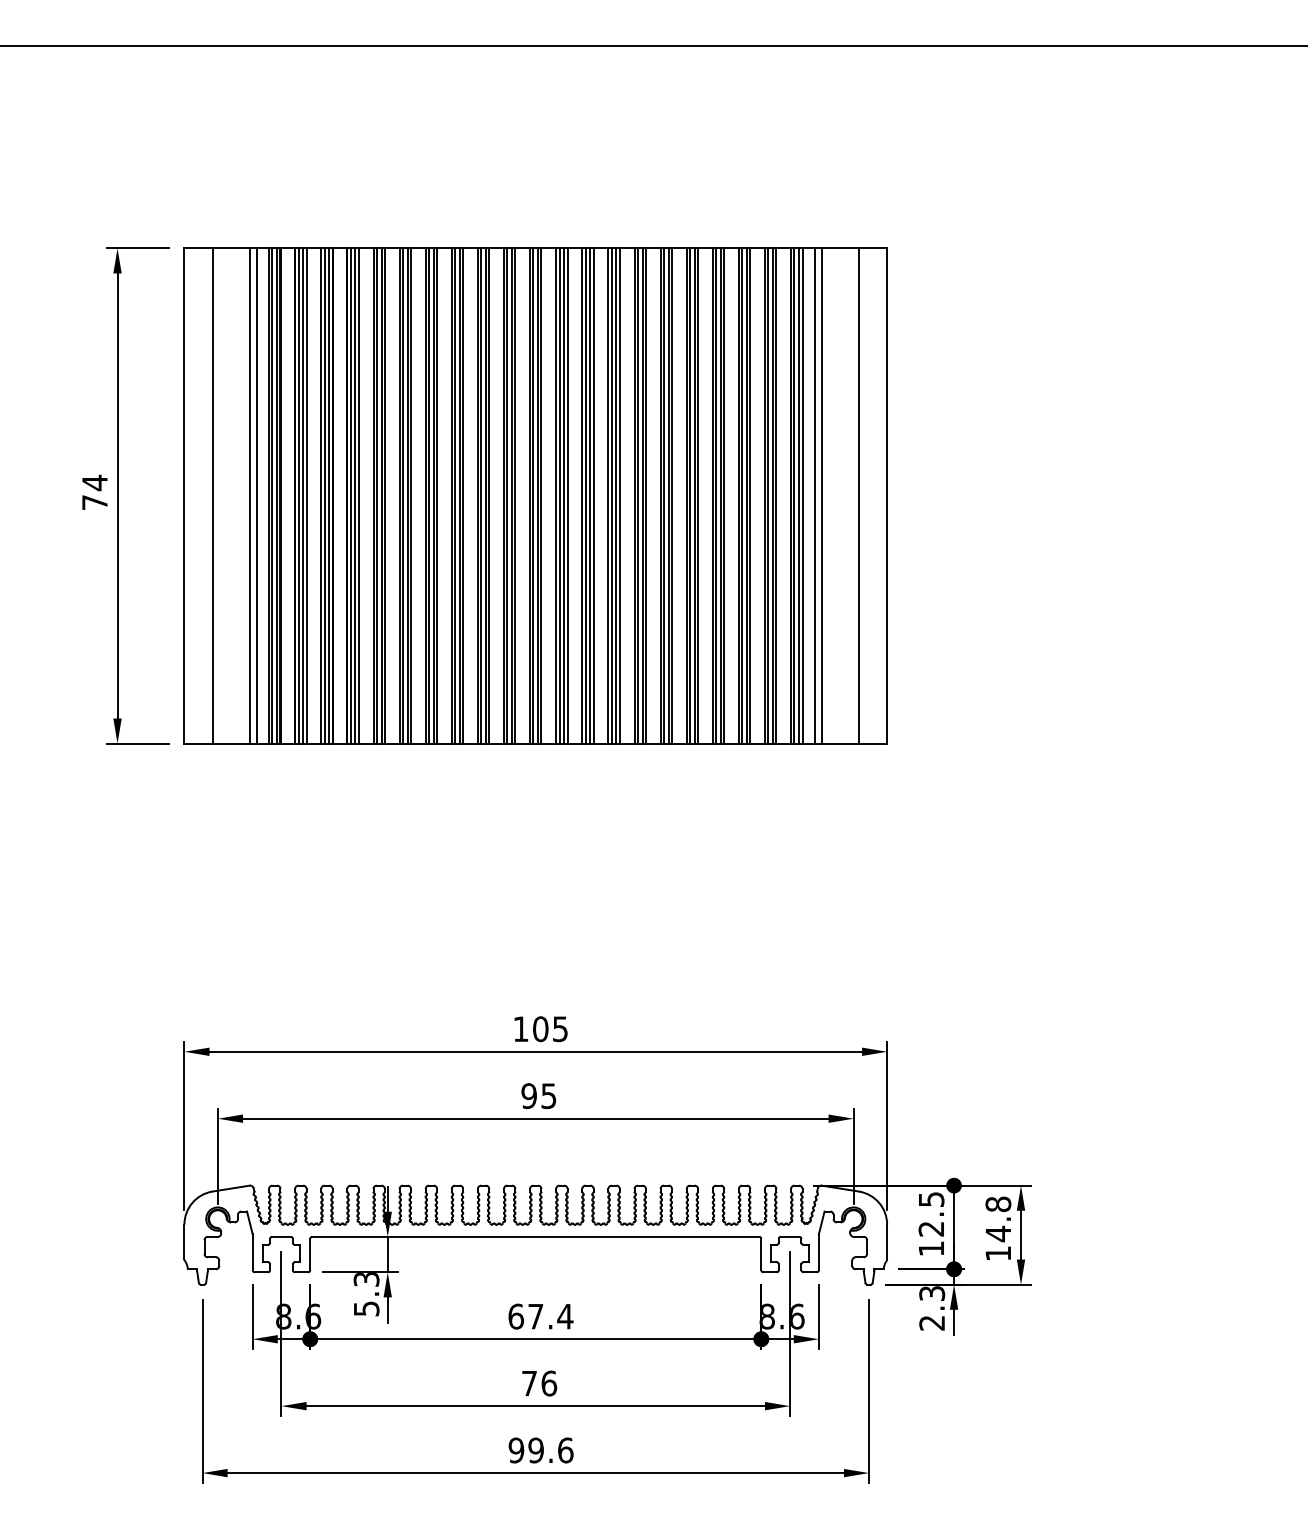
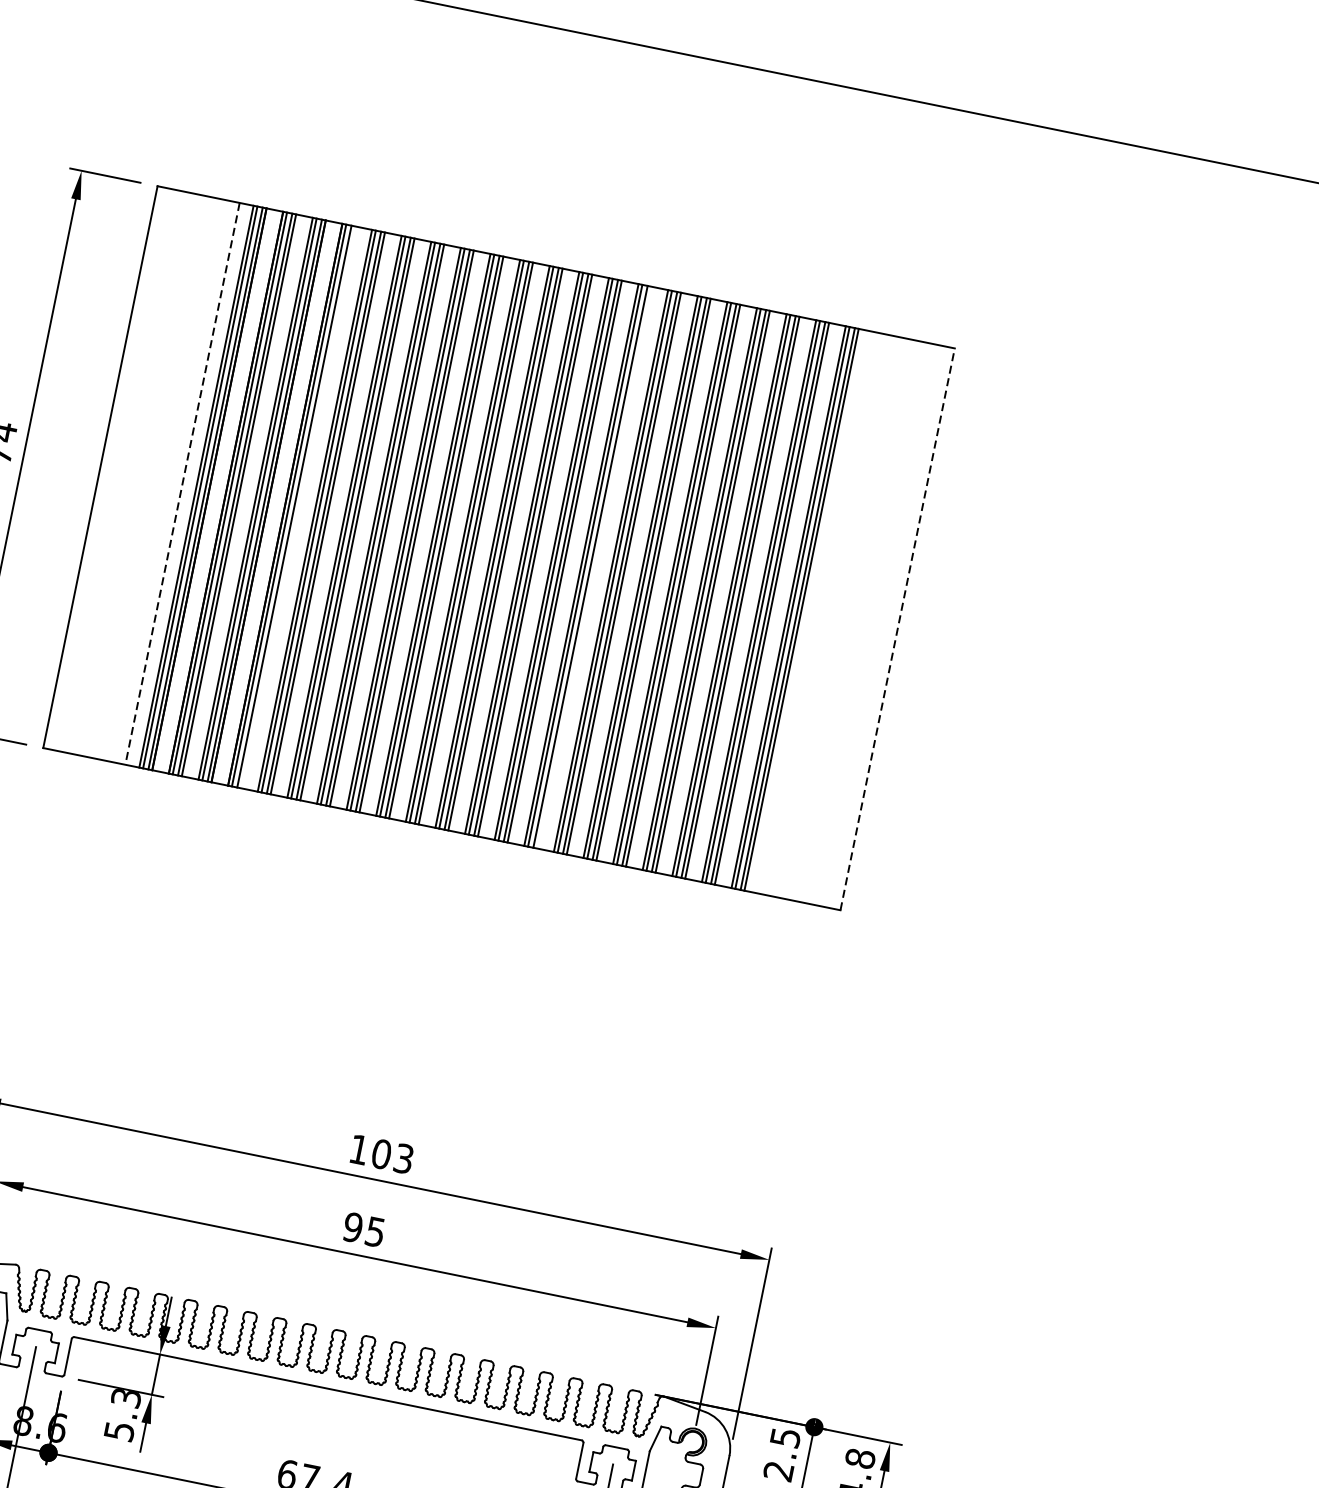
line: (212, 495) -> (132, 473), removed
line: (249, 495) -> (174, 481), removed
line: (256, 495) -> (182, 483), solid -> dashed
line: (358, 495) -> (298, 506), removed
line: (619, 495) -> (594, 567), removed
line: (814, 495) -> (815, 612), removed
line: (821, 495) -> (823, 613), removed
line: (858, 495) -> (865, 622), removed
line: (887, 495) -> (898, 628), solid -> dashed
text: (560, 1028) -> (404, 1158), 105 -> 103

